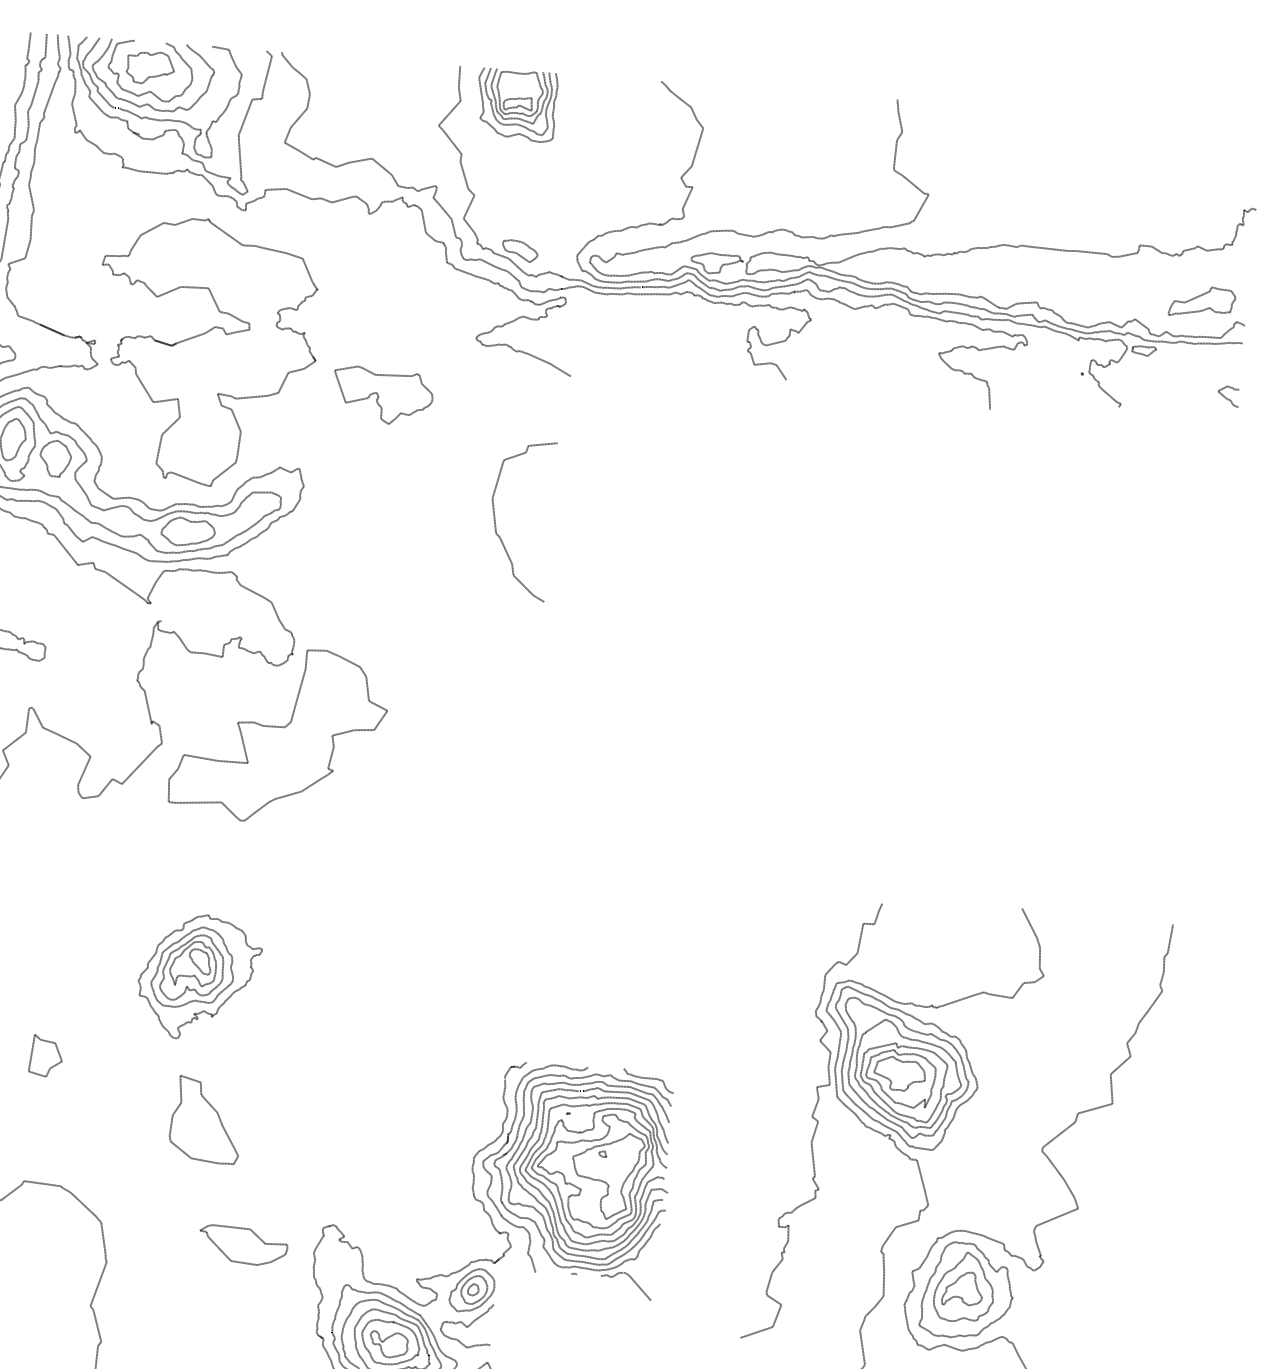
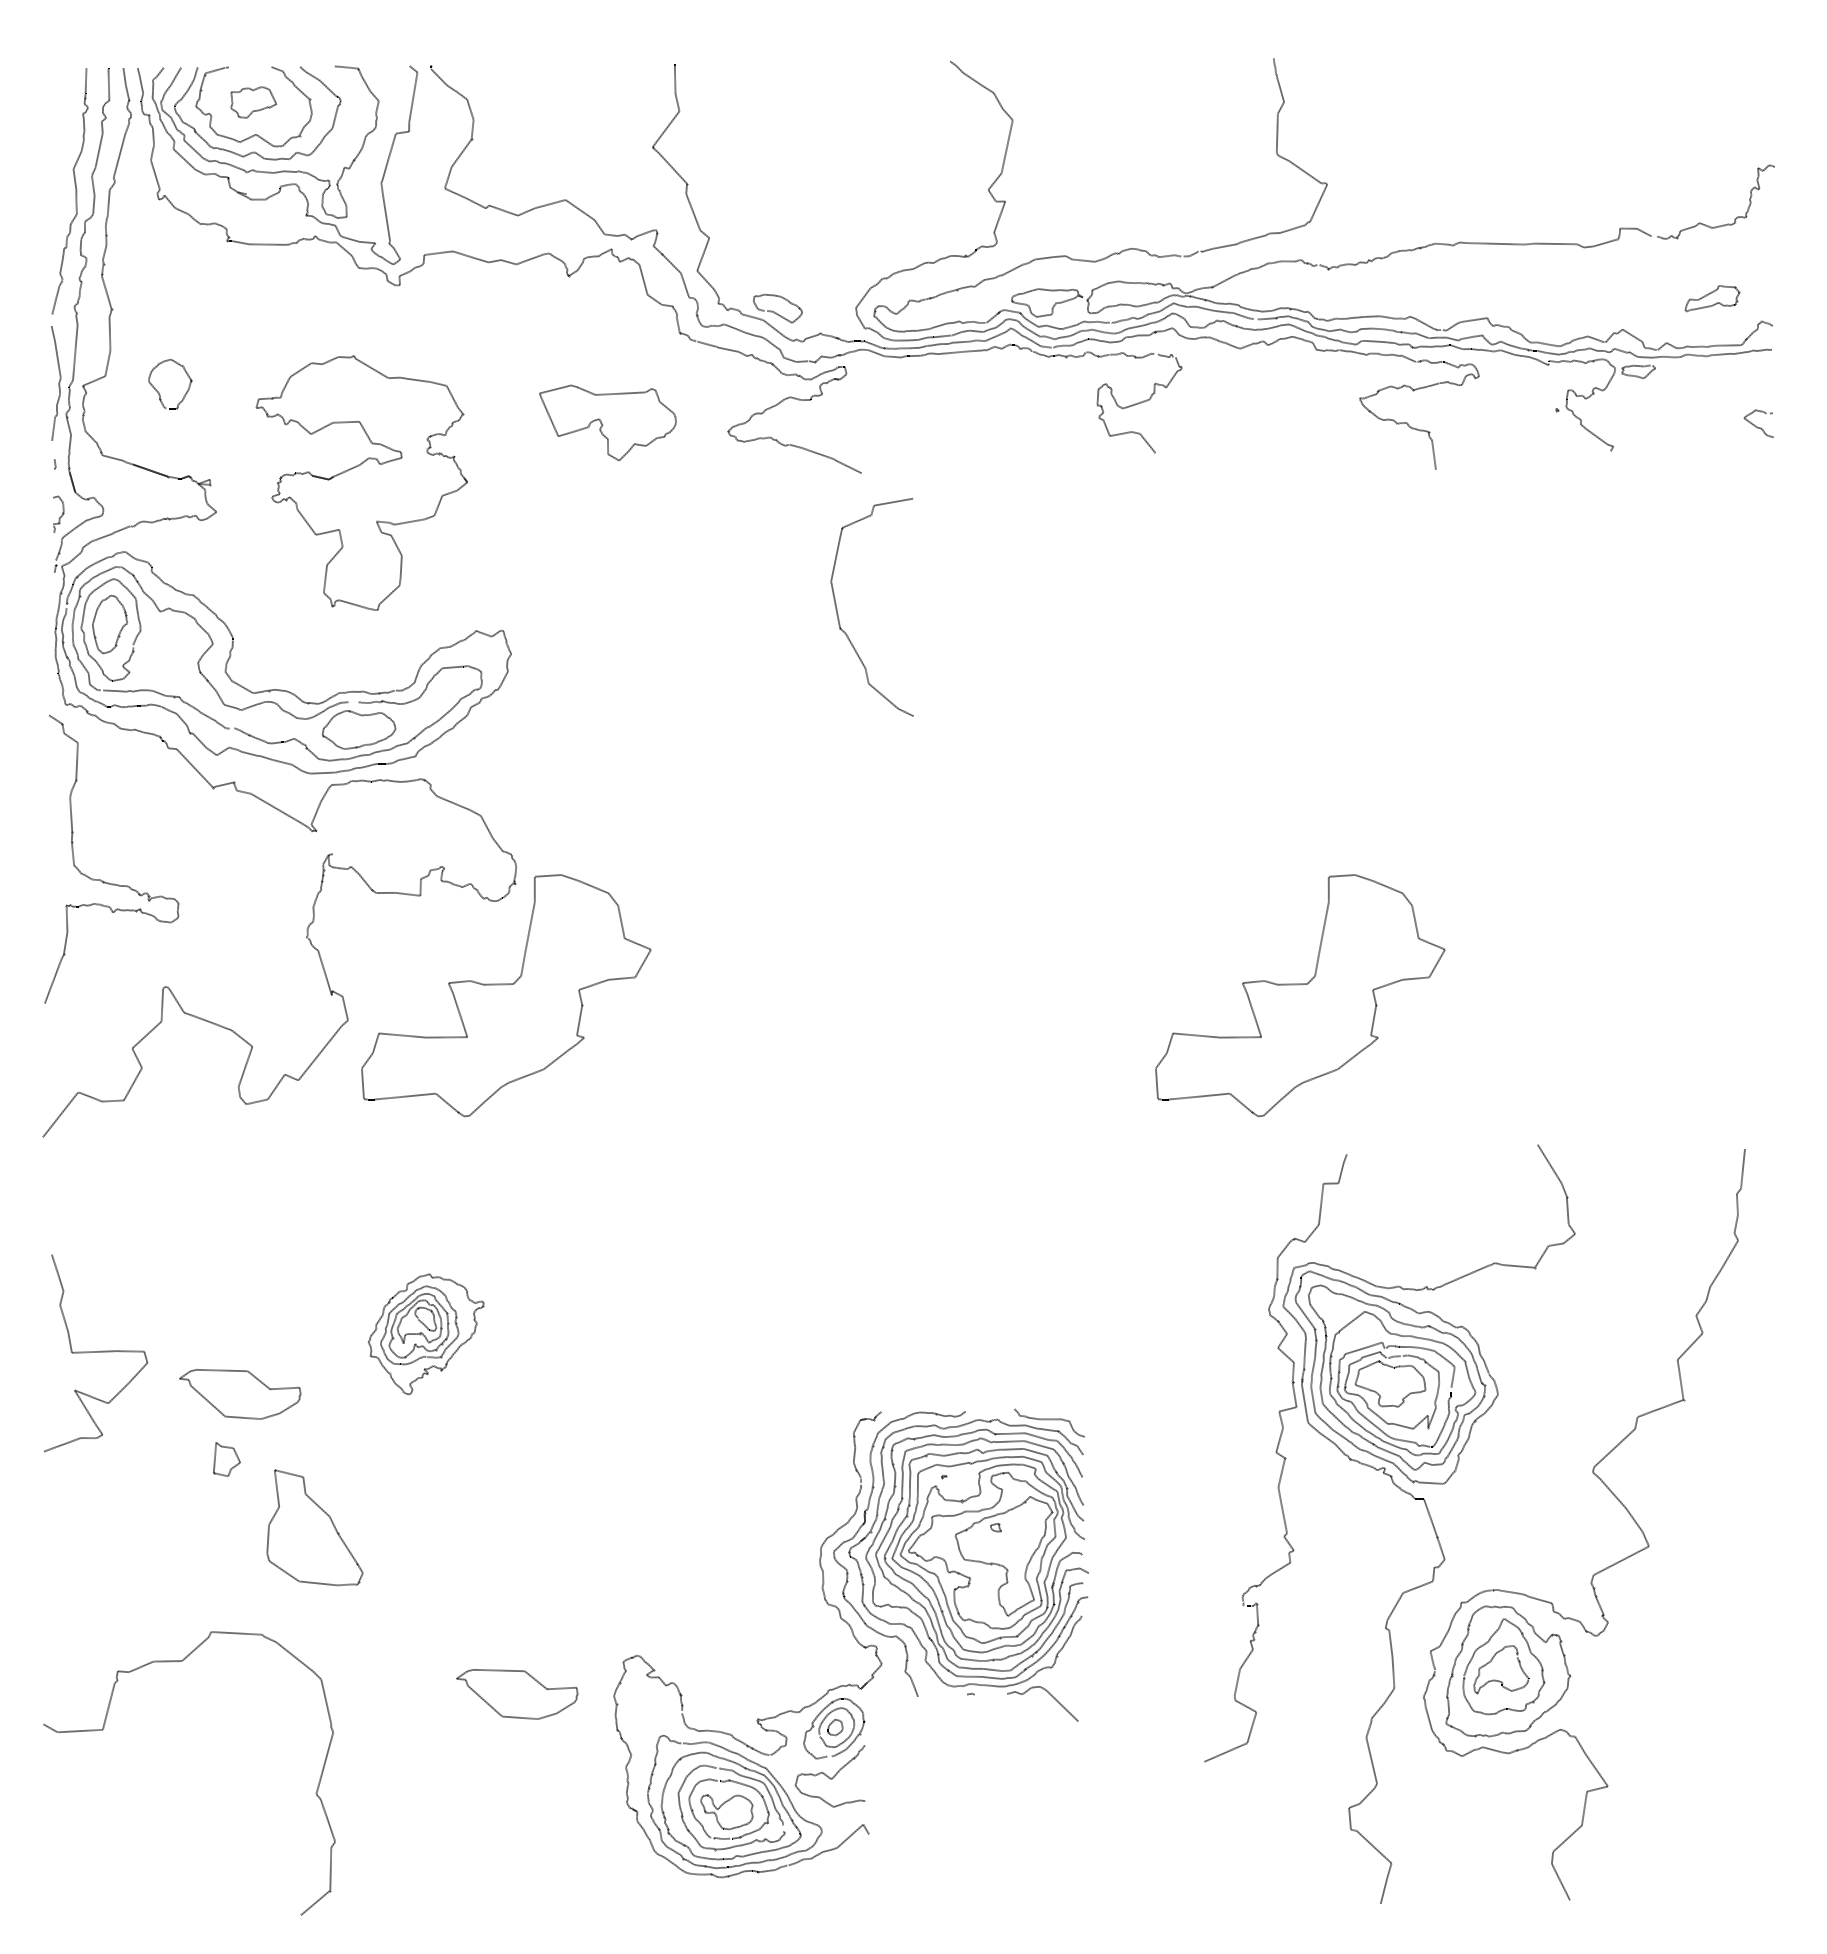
part: (150, 67) -> (253, 102), size x0.7
part: (516, 105) -> (756, 110), removed
part: (1202, 302) -> (1712, 298), size x0.6
part: (205, 351) -> (361, 482), size x0.7
part: (382, 395) -> (607, 422), moved
part: (47, 464) -> (159, 392), moved
curve: (495, 522) -> (838, 613), moved
part: (858, 784) -> (1300, 995), added
part: (199, 976) -> (426, 1333), size x0.7
part: (60, 1009) -> (240, 1394), added
part: (45, 1056) -> (226, 1459), size x0.6
part: (205, 1119) -> (314, 1527), moved

